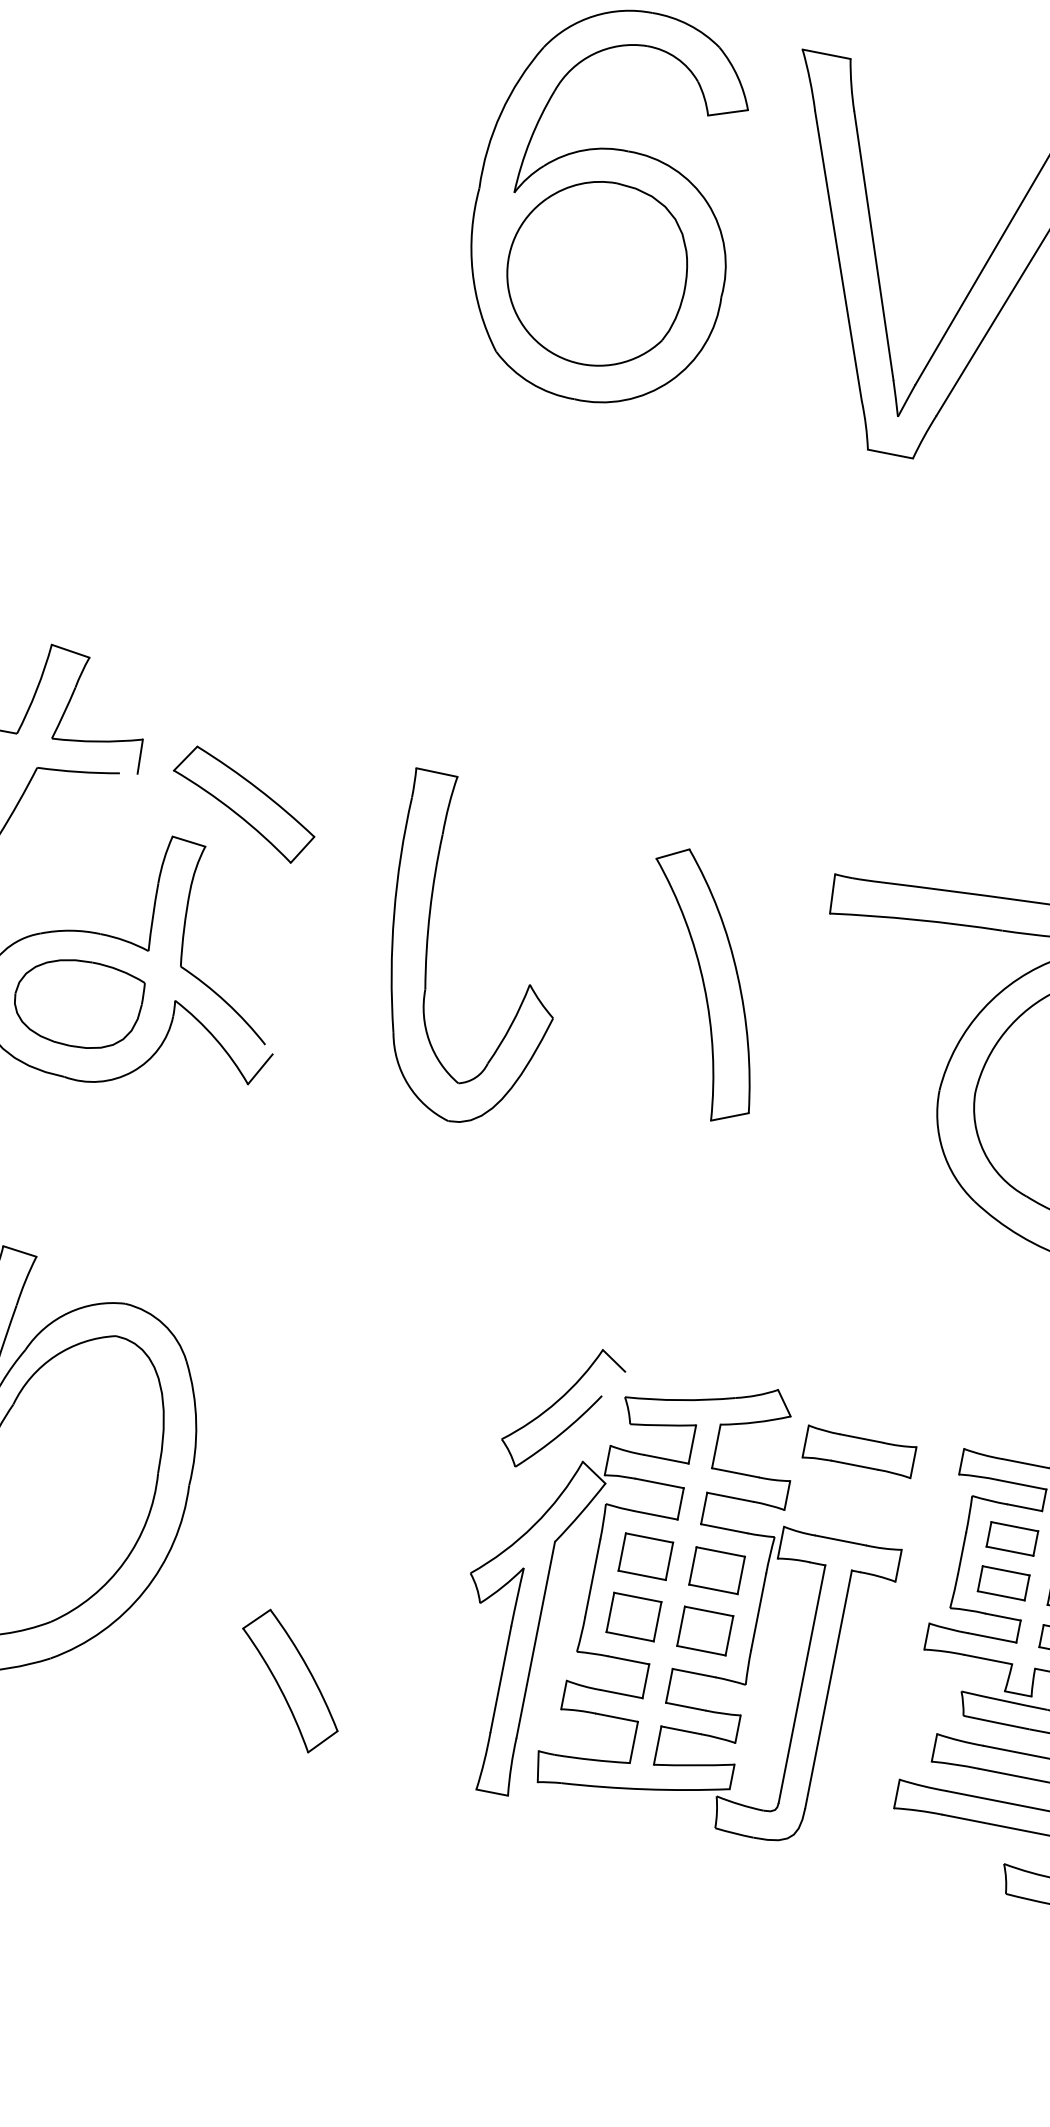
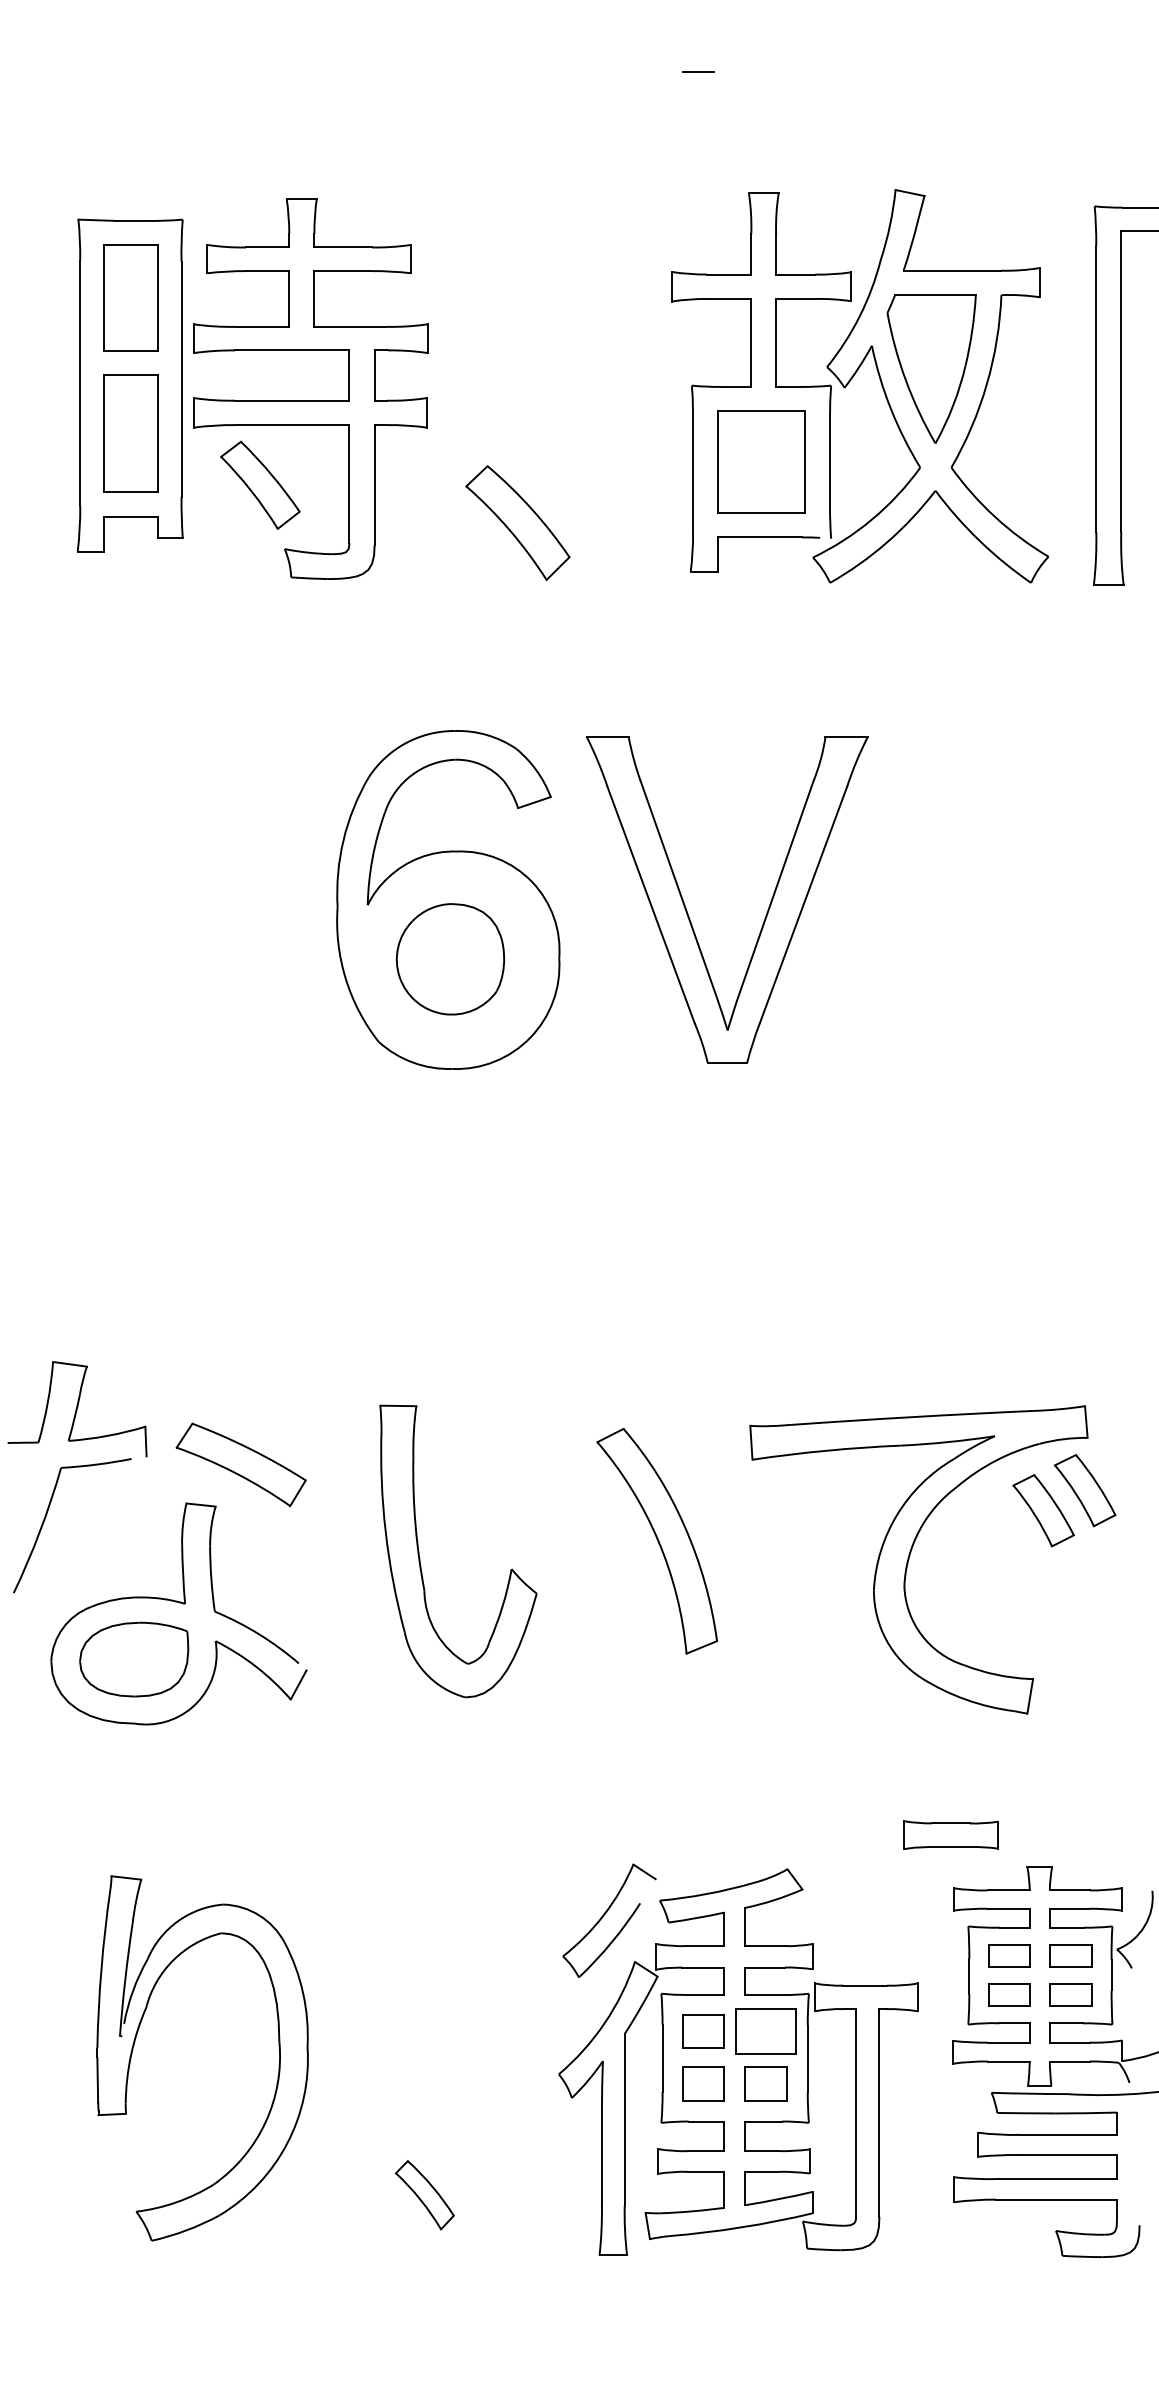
part: (596, 273) -> (450, 959), size x0.7
part: (858, 1451) -> (950, 1834), moved
part: (716, 1570) -> (765, 2031), size x1.4
part: (289, 1681) -> (424, 2195), size x0.6

